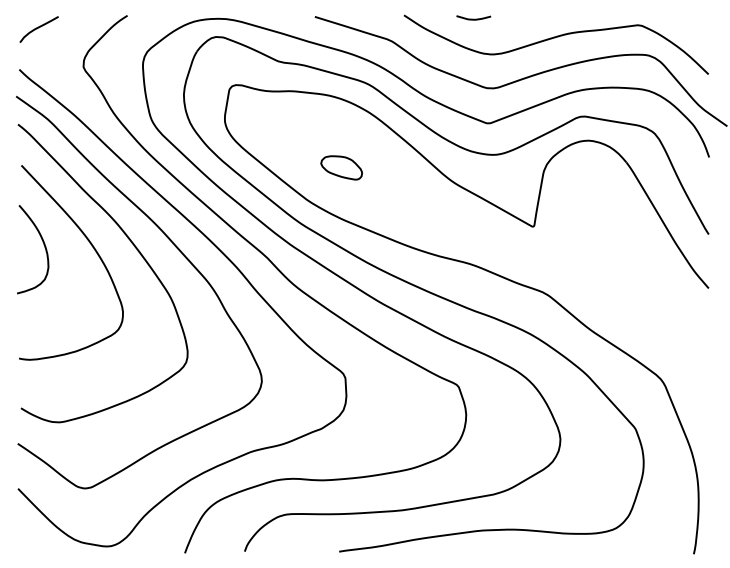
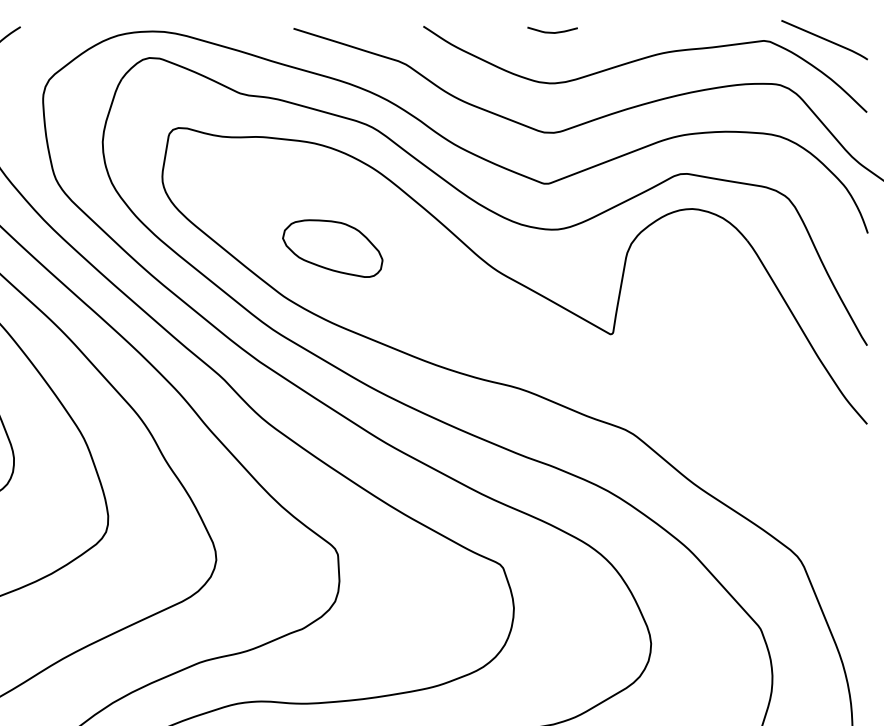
curve: (473, 18) -> (552, 31), moved
curve: (679, 24) -> (824, 39), added
part: (341, 167) -> (332, 248), size x1.67

